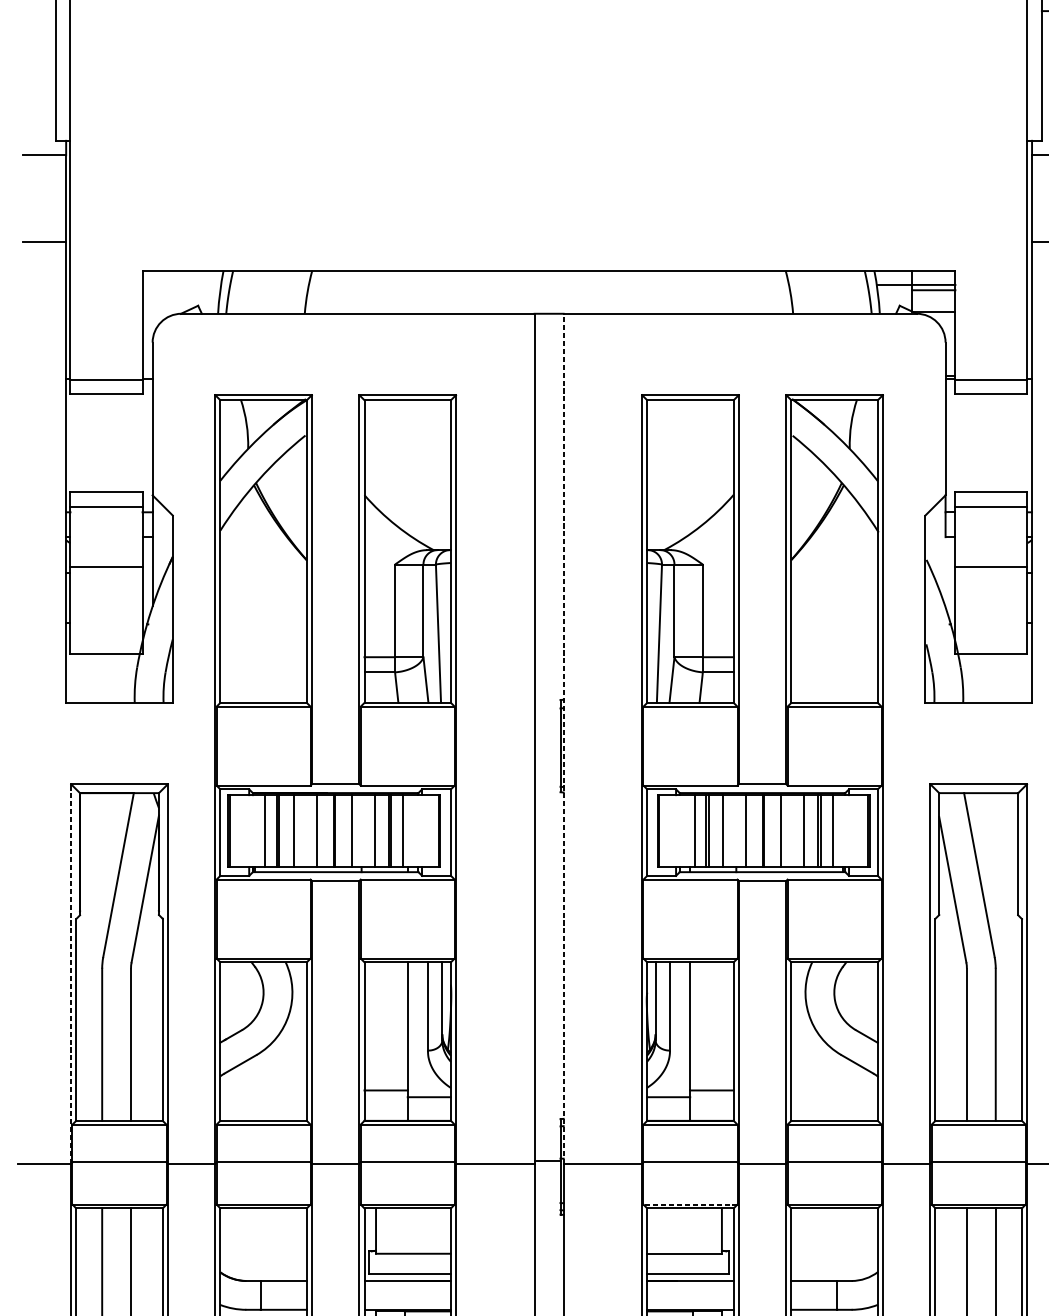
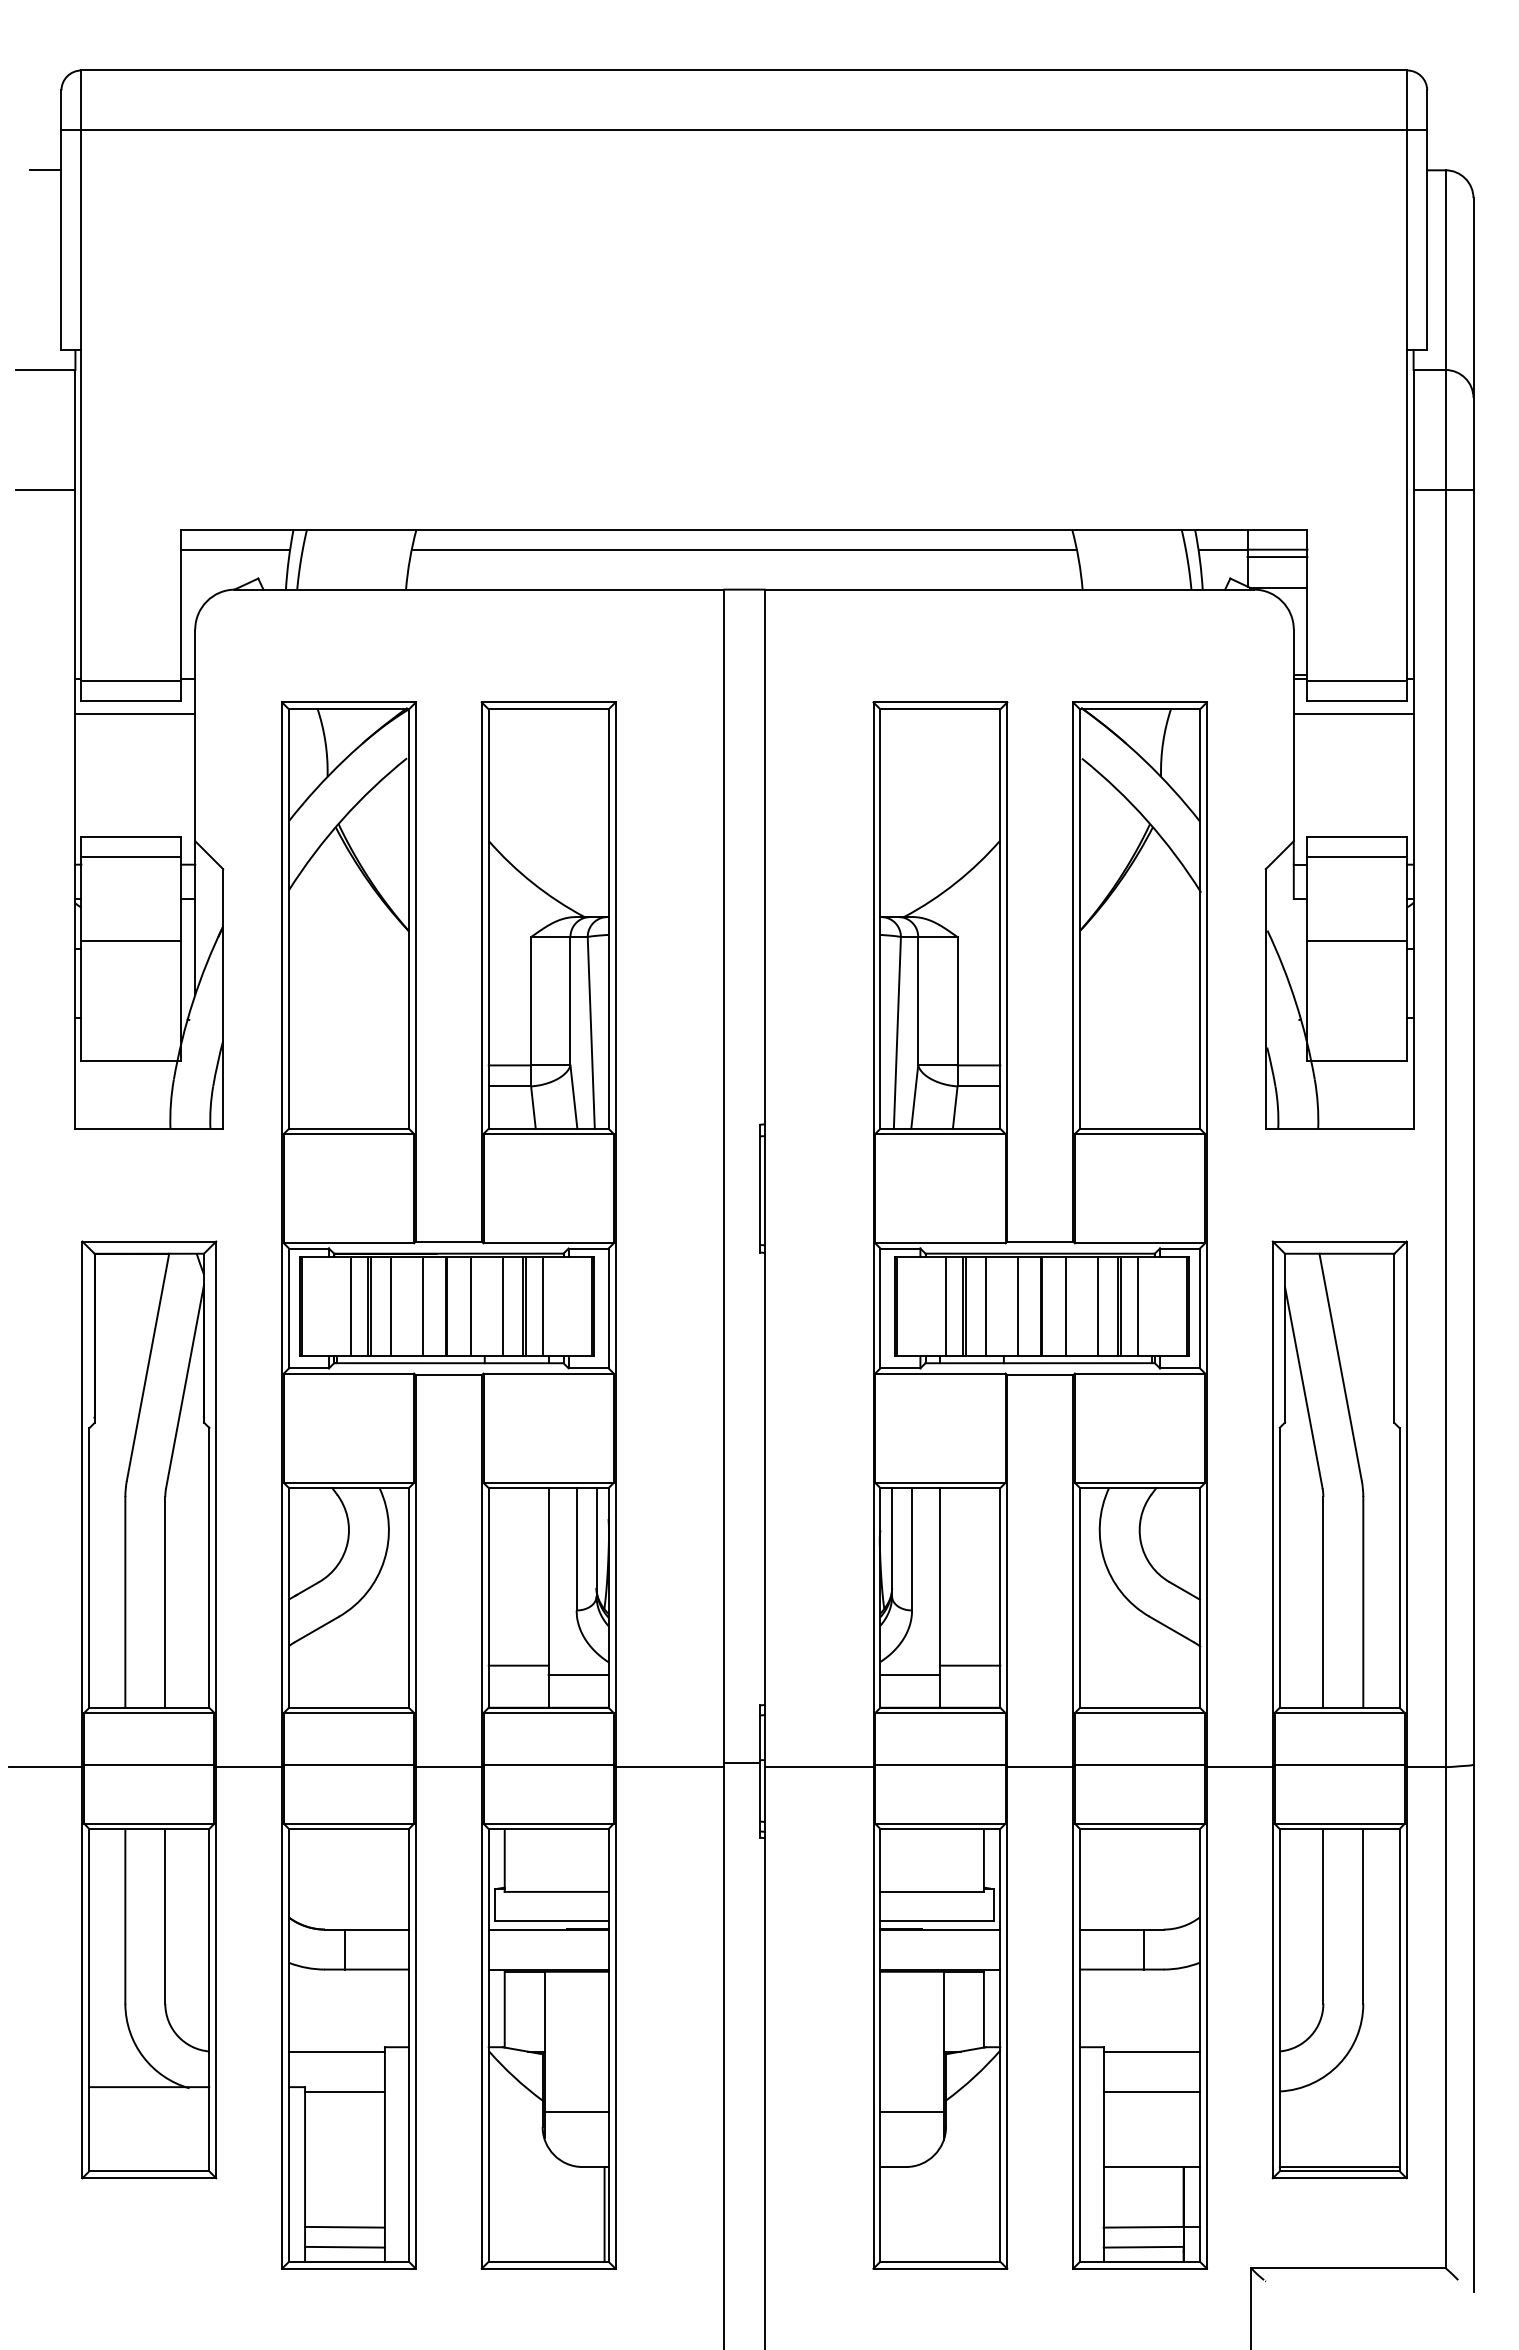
line: (44, 11) -> (45, 170), added
line: (181, 284) -> (235, 549), added
line: (548, 284) -> (743, 549), added
line: (109, 403) -> (135, 713), added
line: (988, 403) -> (1353, 713), added
line: (563, 738) -> (764, 1178), dashed -> solid
line: (71, 974) -> (82, 1504), dashed -> solid
line: (689, 1204) -> (939, 1823), dashed -> solid

